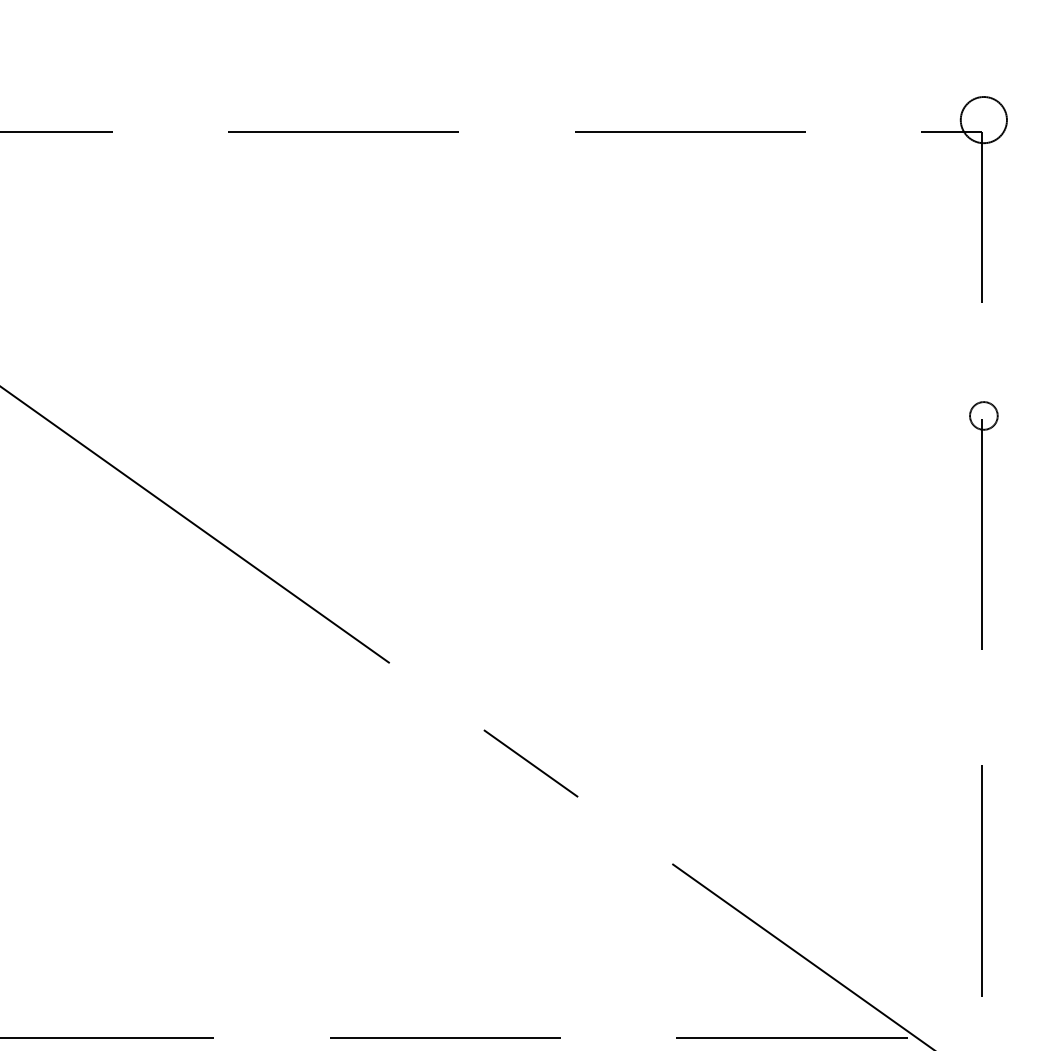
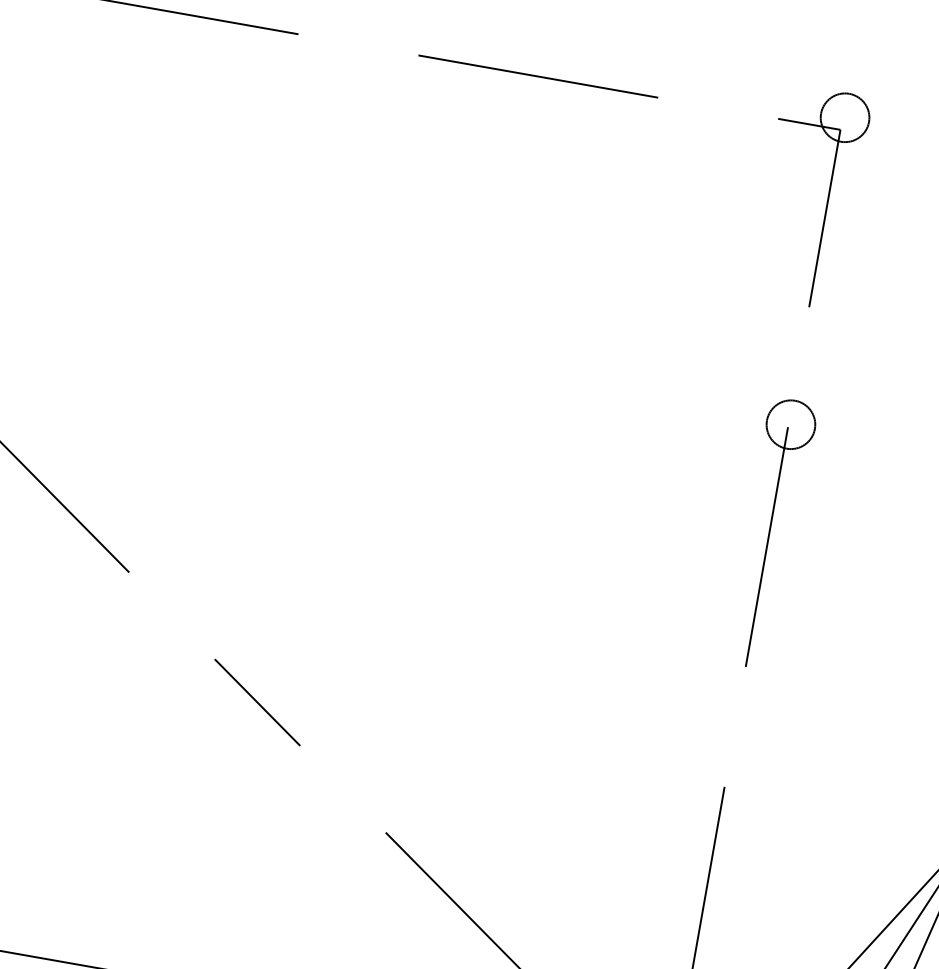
circle: (983, 415) -> (790, 424), size x1.67

